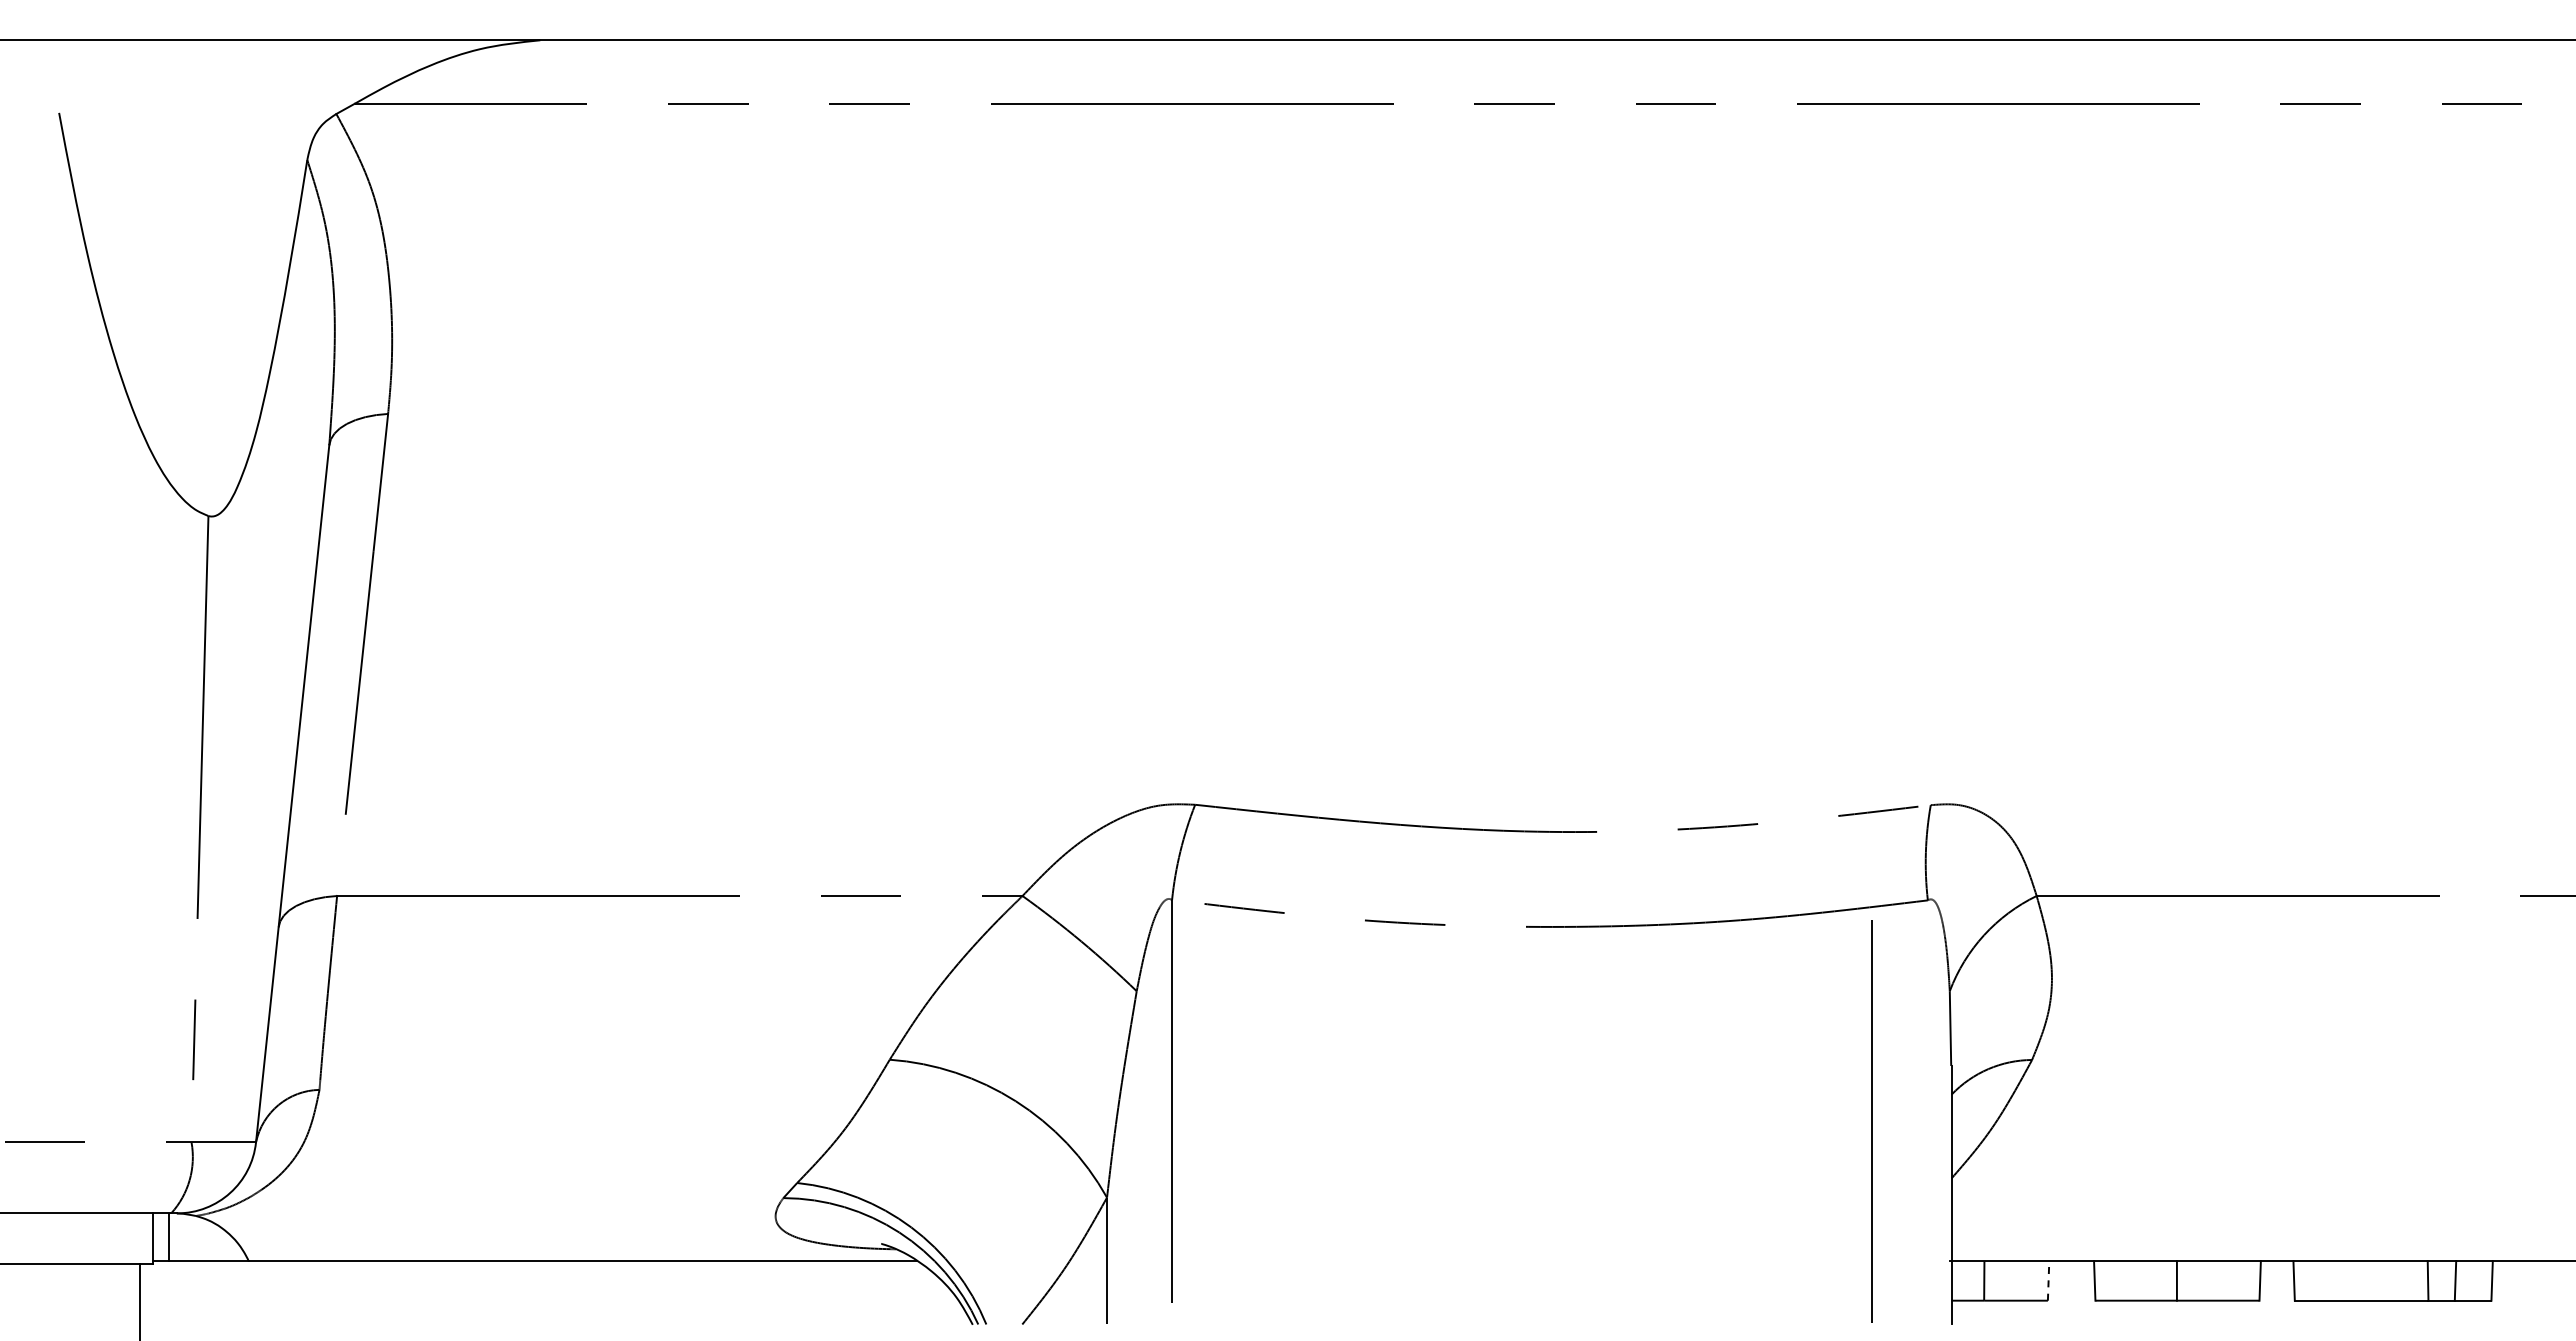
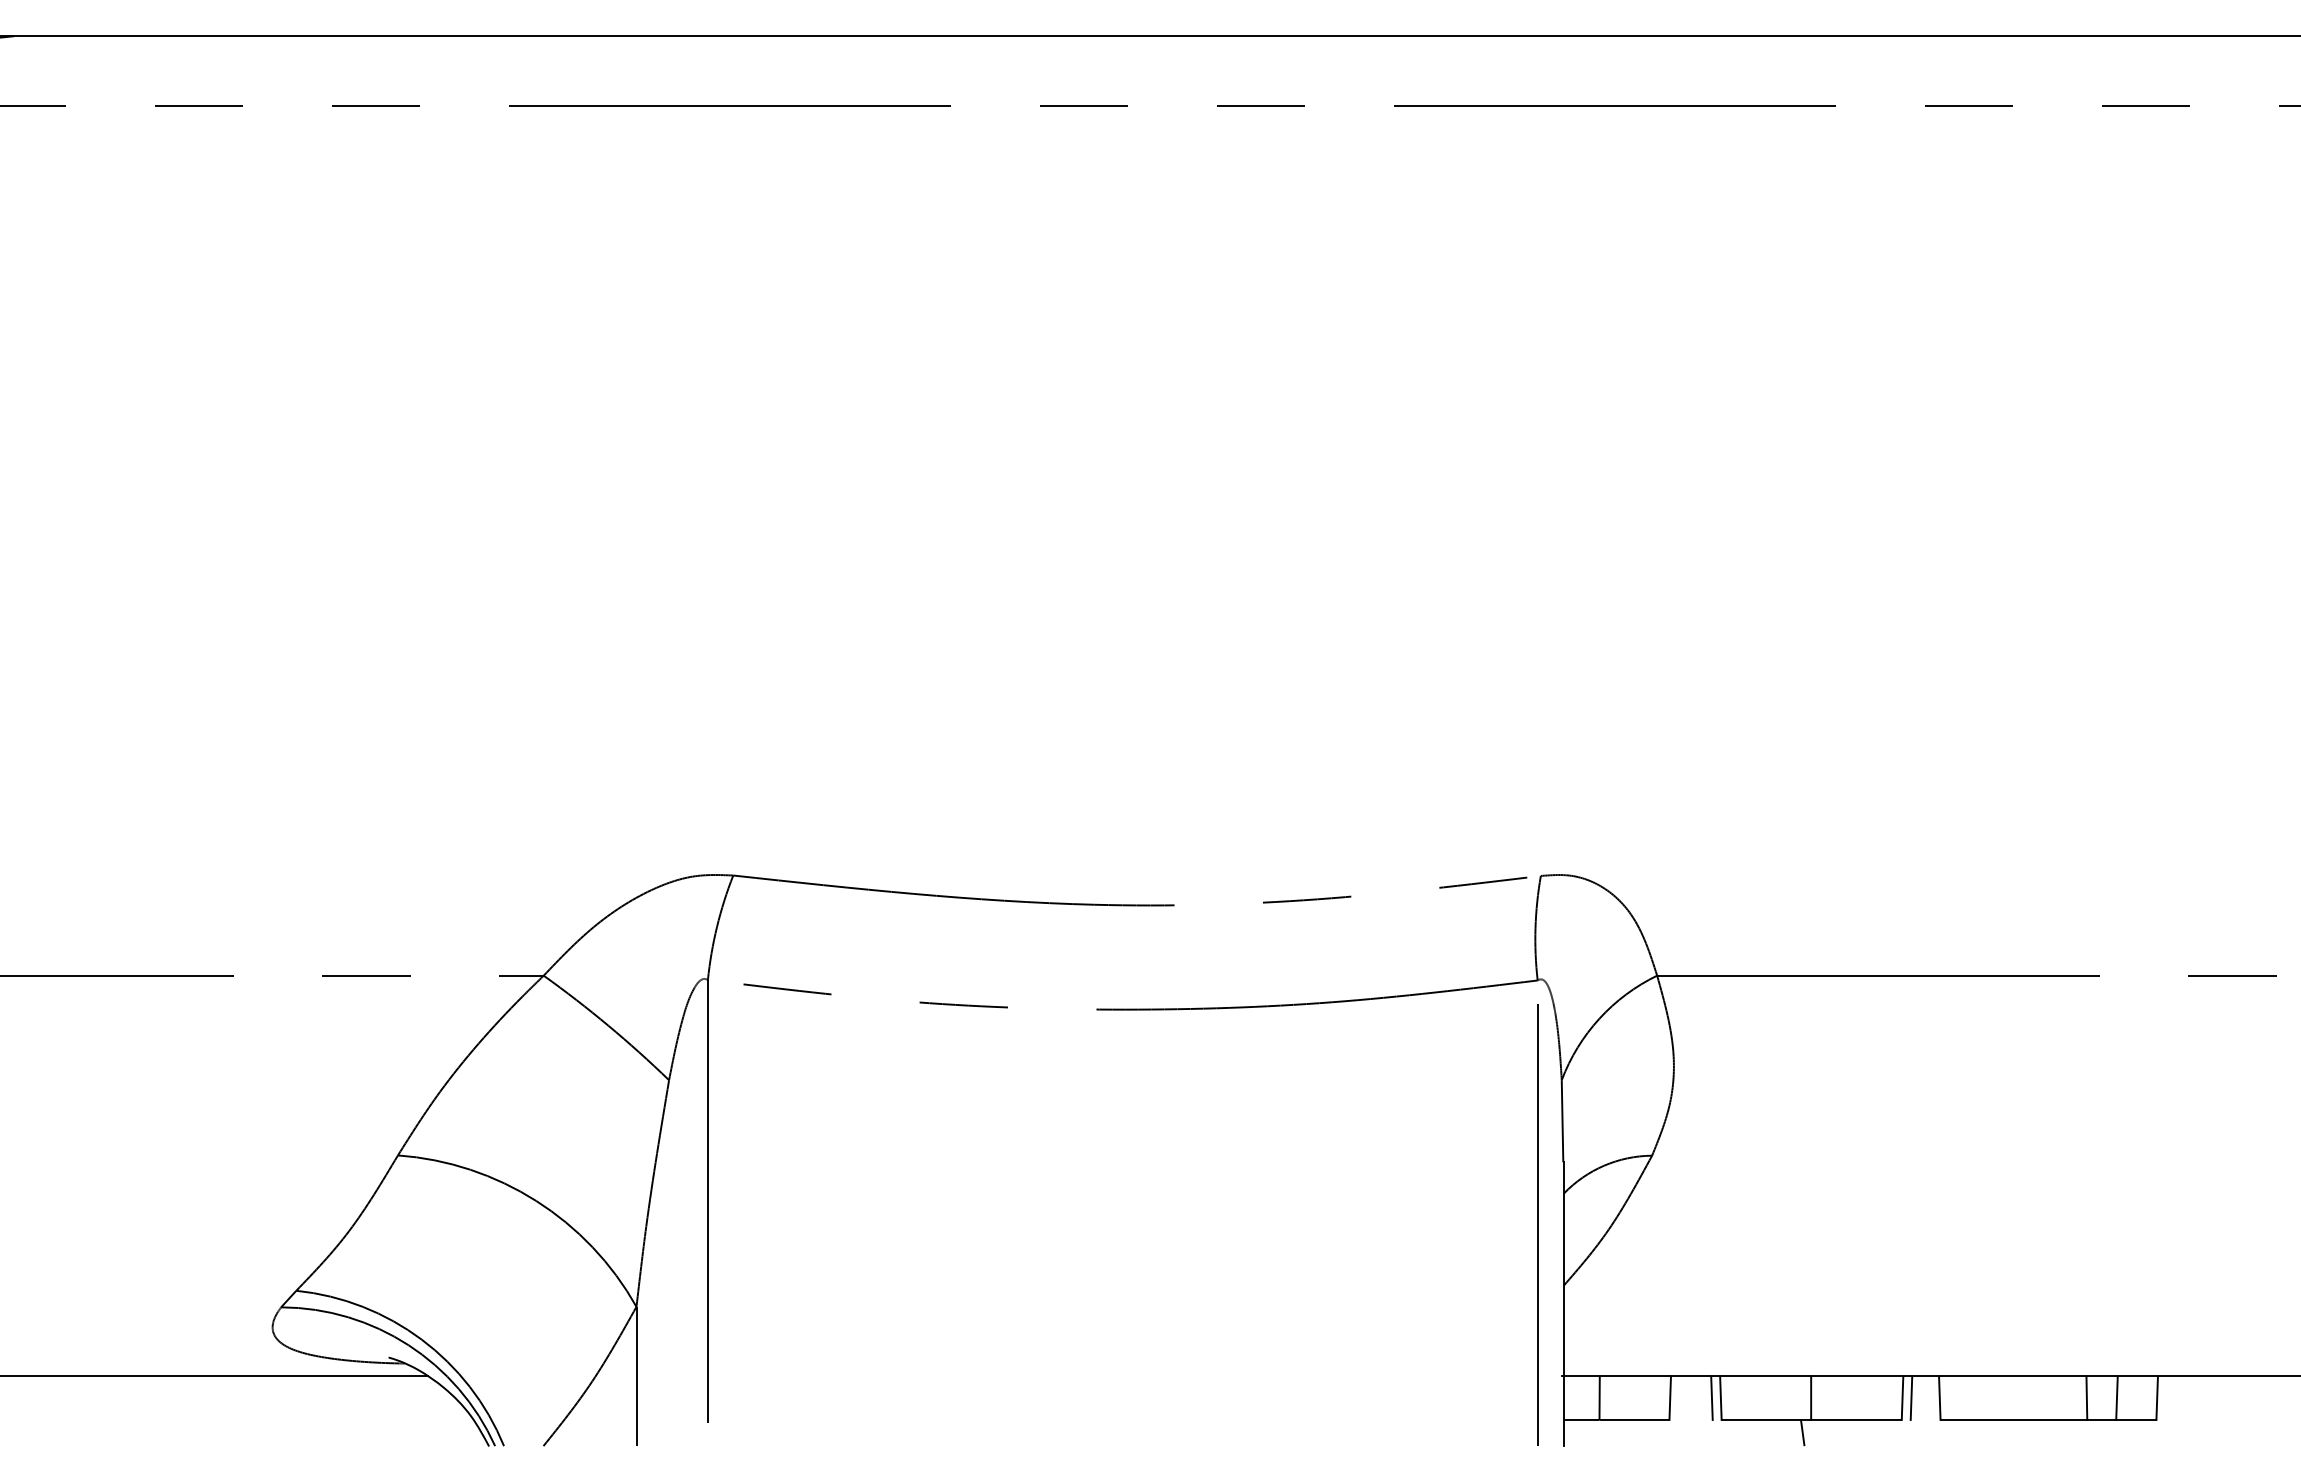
line: (1871, 1121) -> (1537, 1224), moved
line: (2048, 1280) -> (1670, 1397), dashed -> solid
line: (2086, 1280) -> (1711, 1397), added
line: (2268, 1280) -> (1911, 1397), added
line: (2168, 1312) -> (1801, 1432), added

